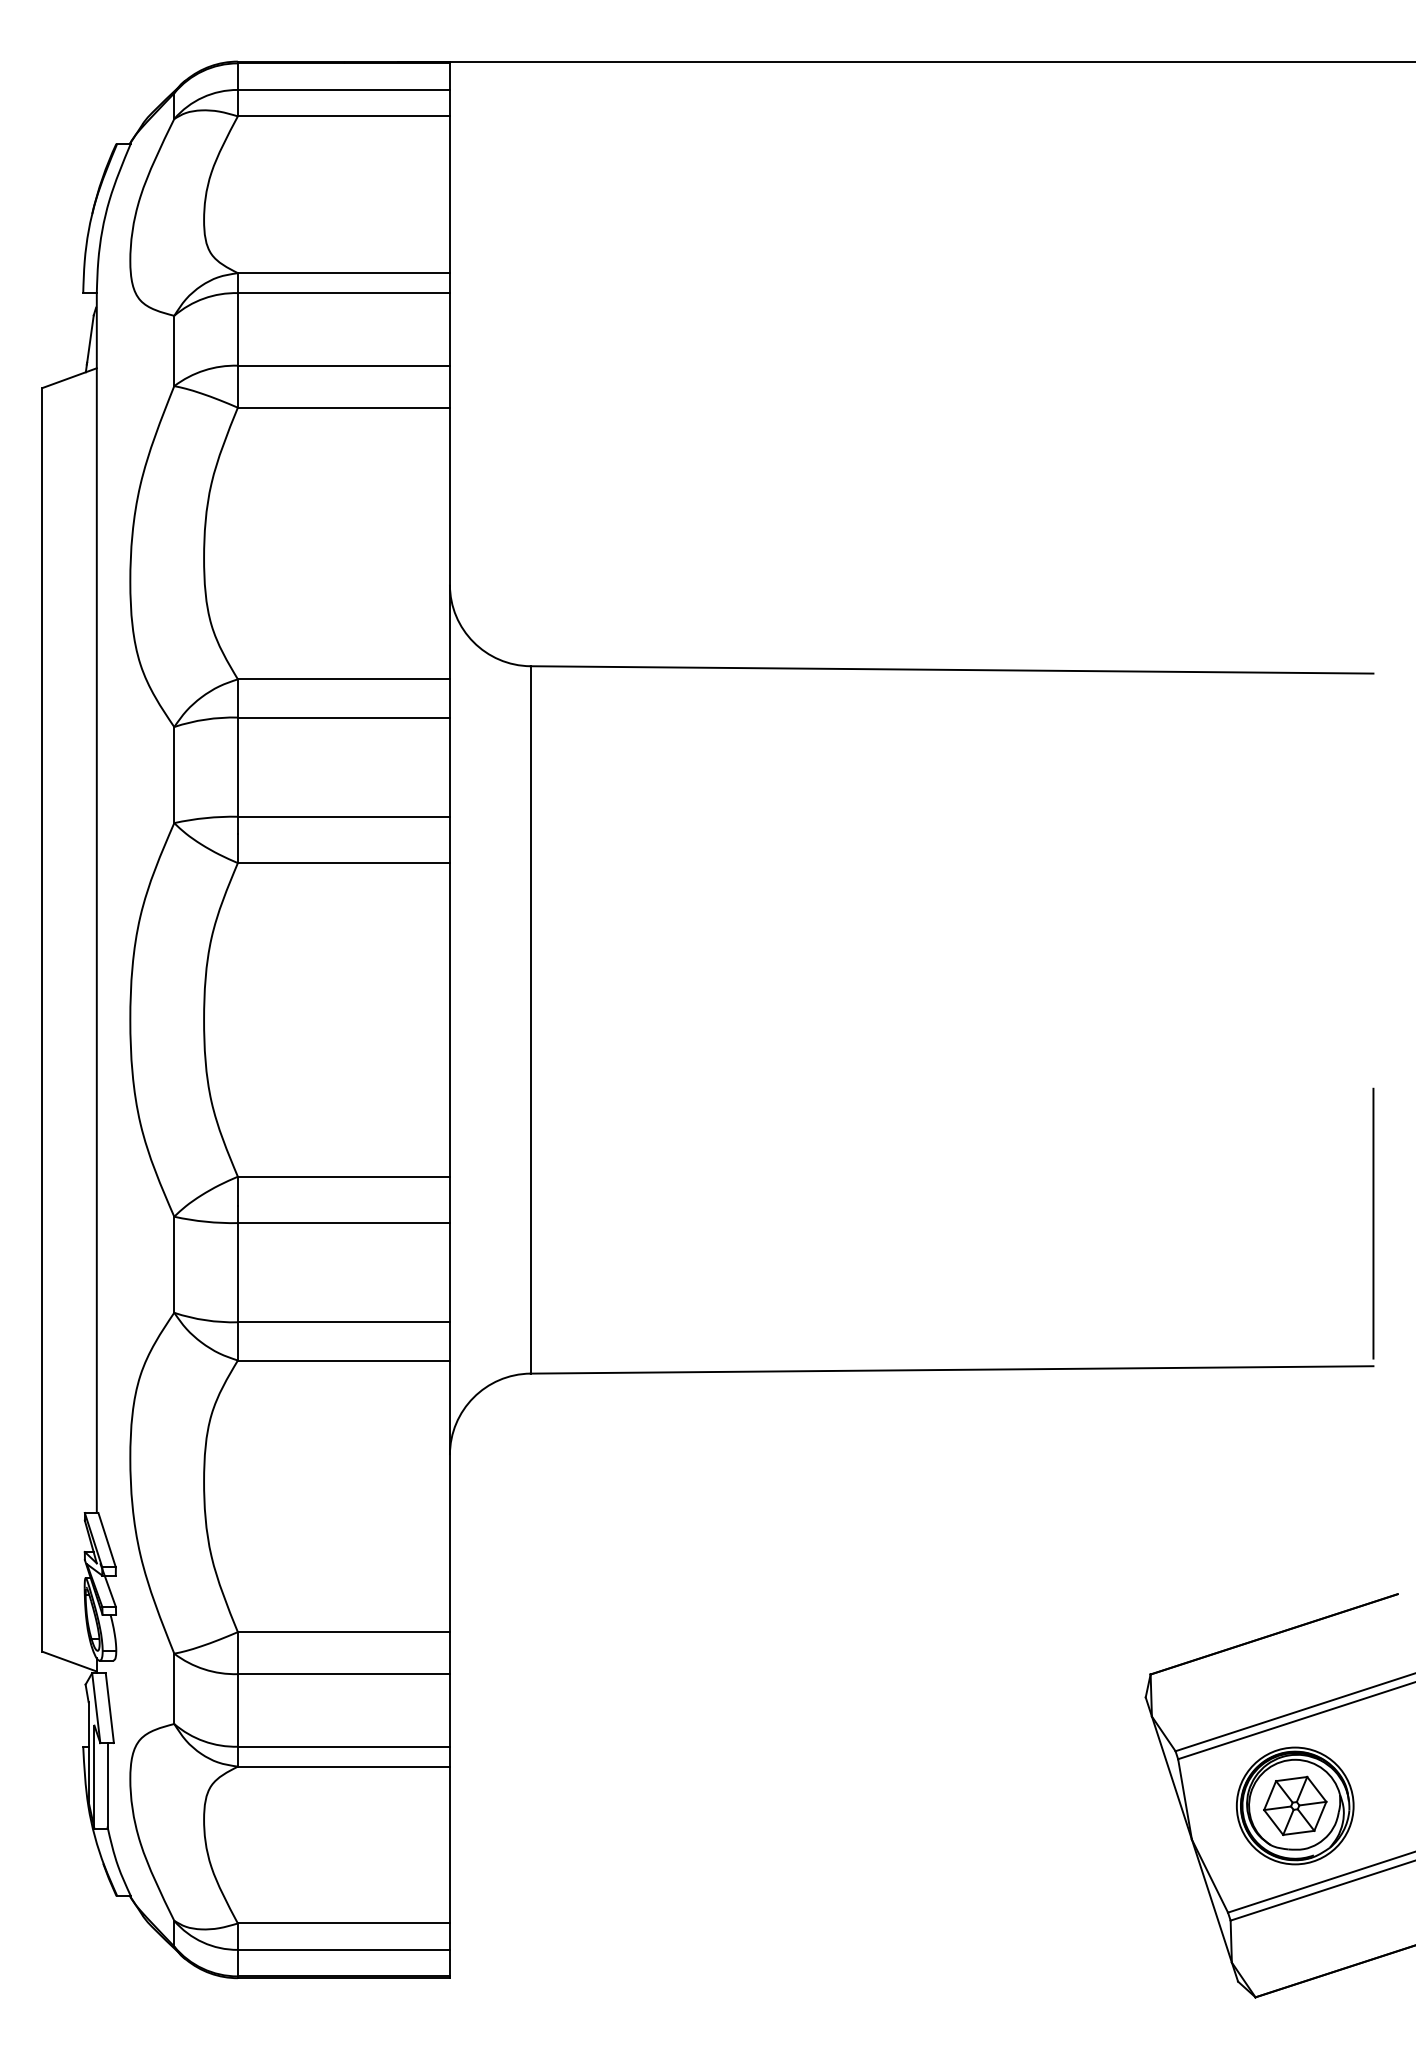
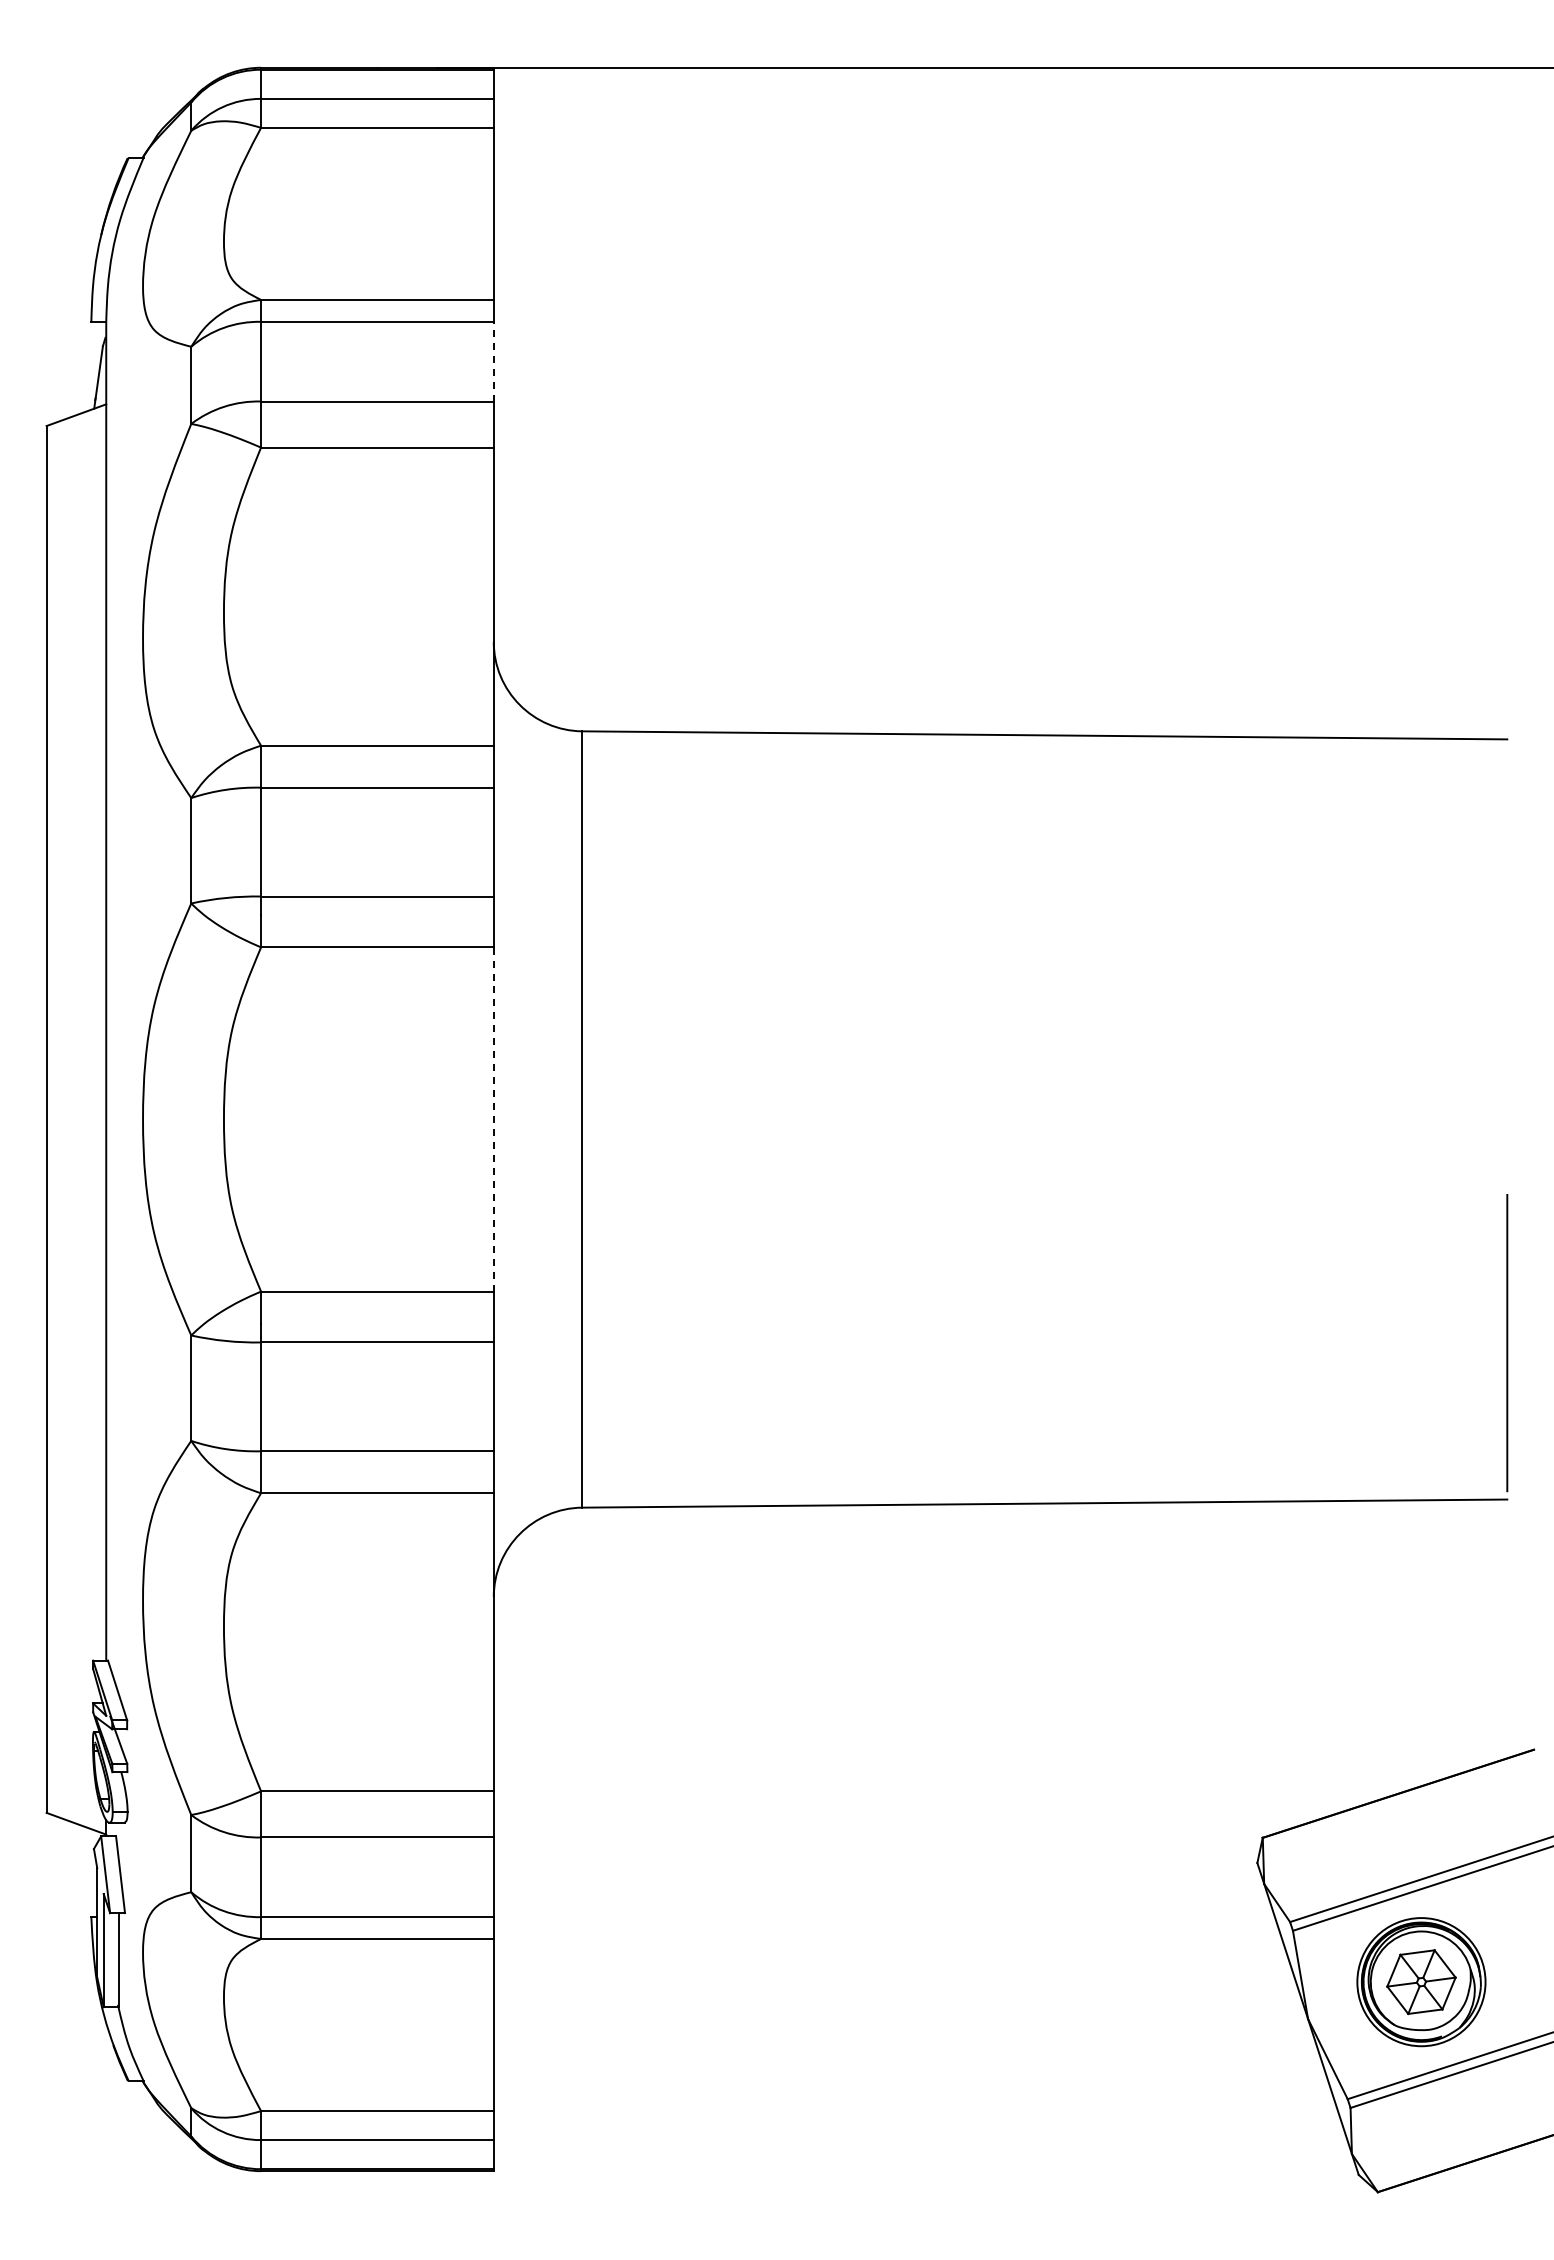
line: (449, 329) -> (493, 361), solid -> dashed
line: (449, 1019) -> (493, 1119), solid -> dashed

